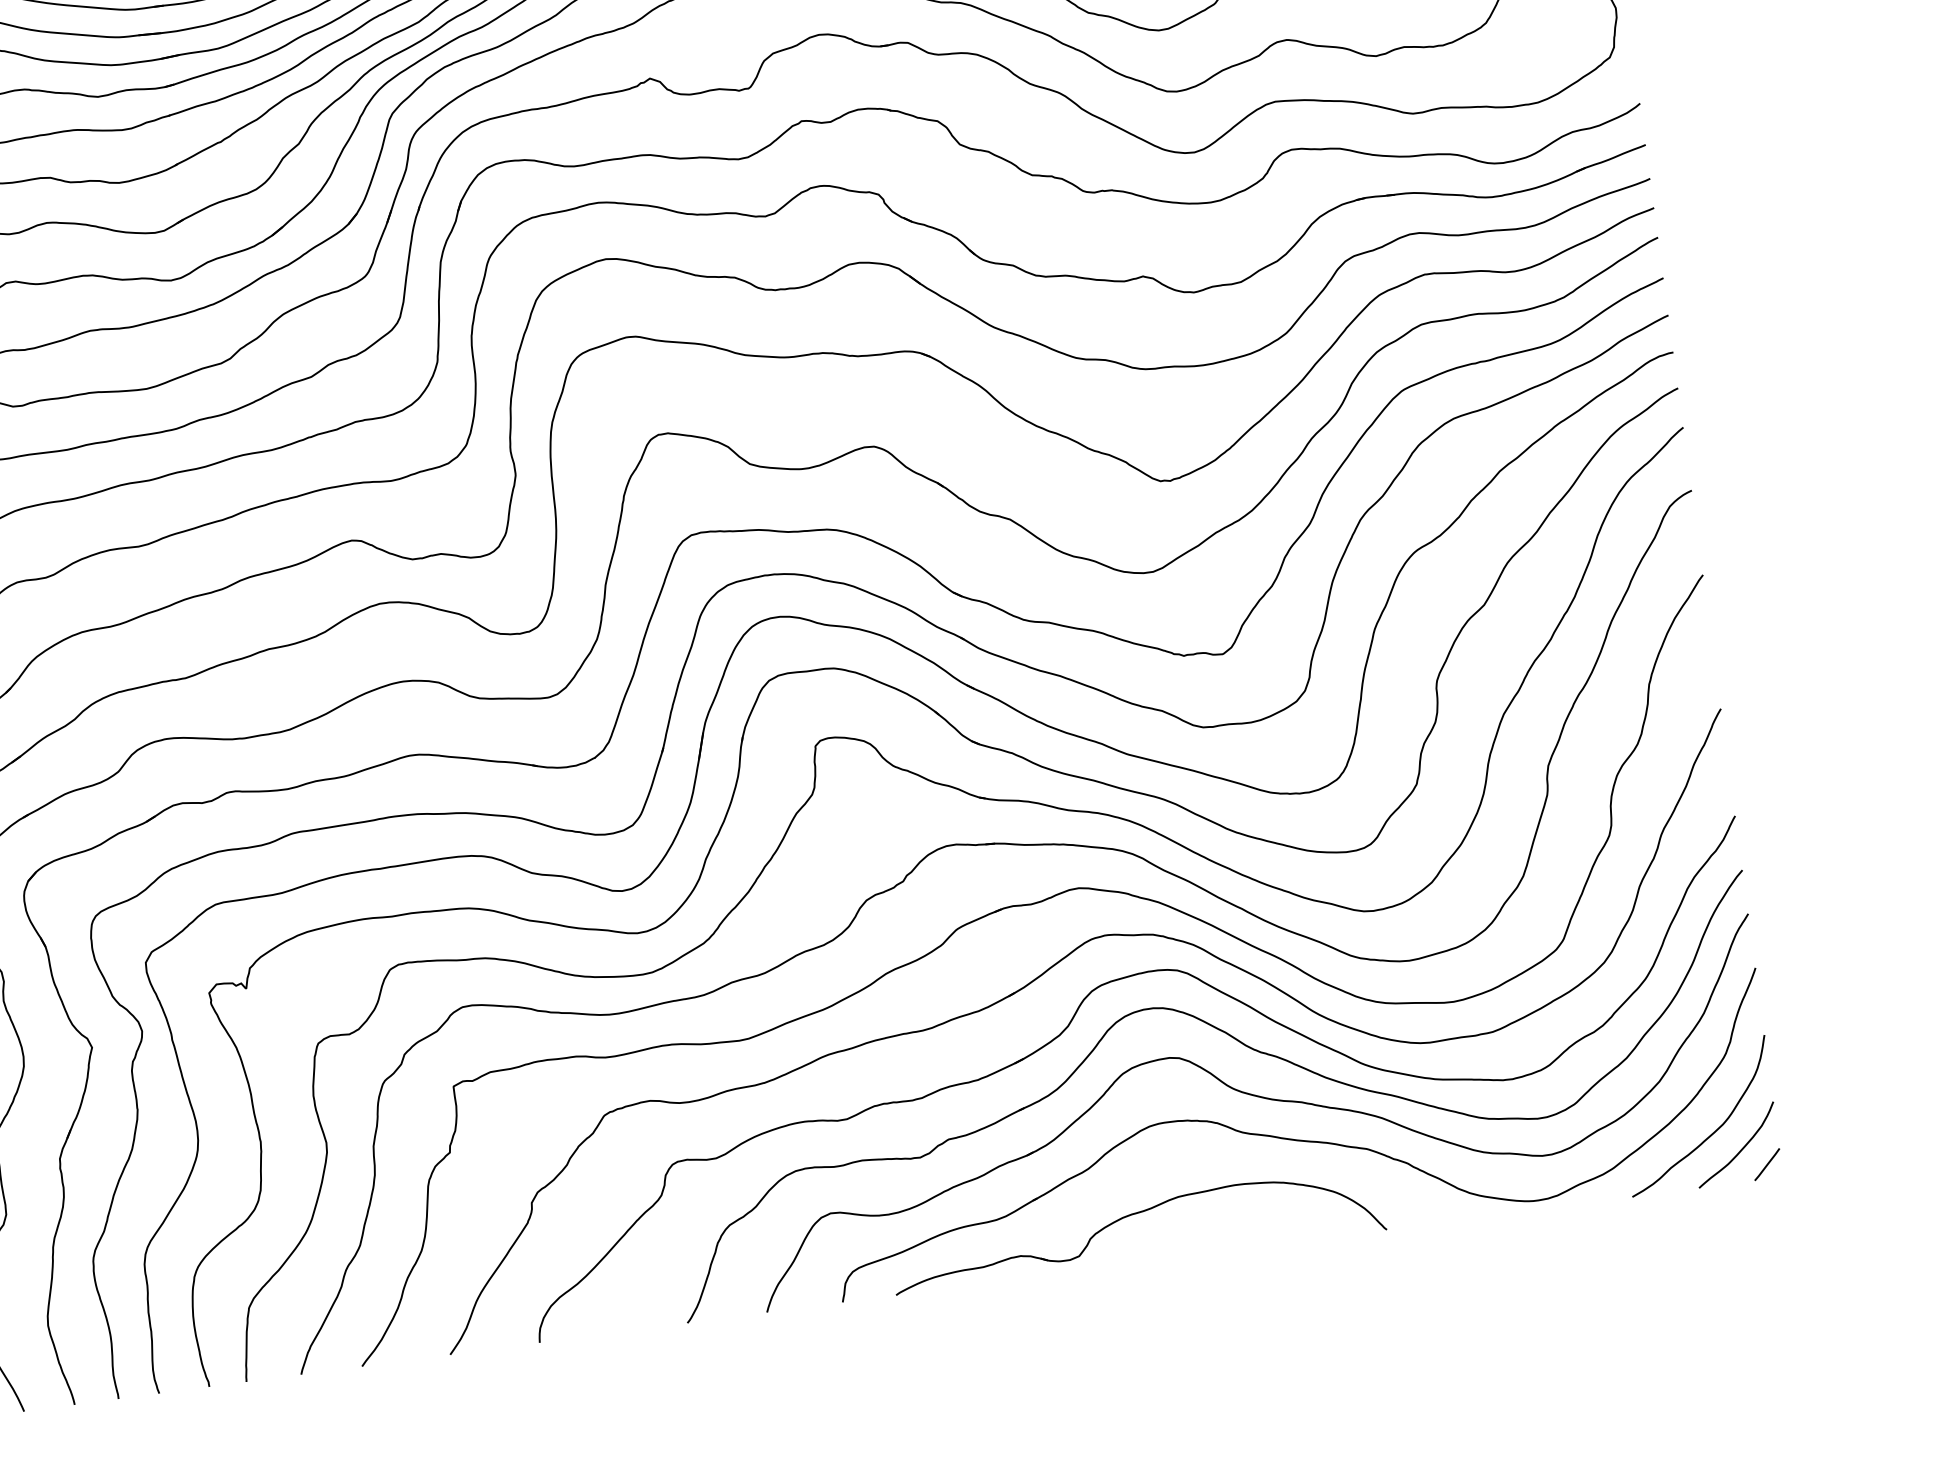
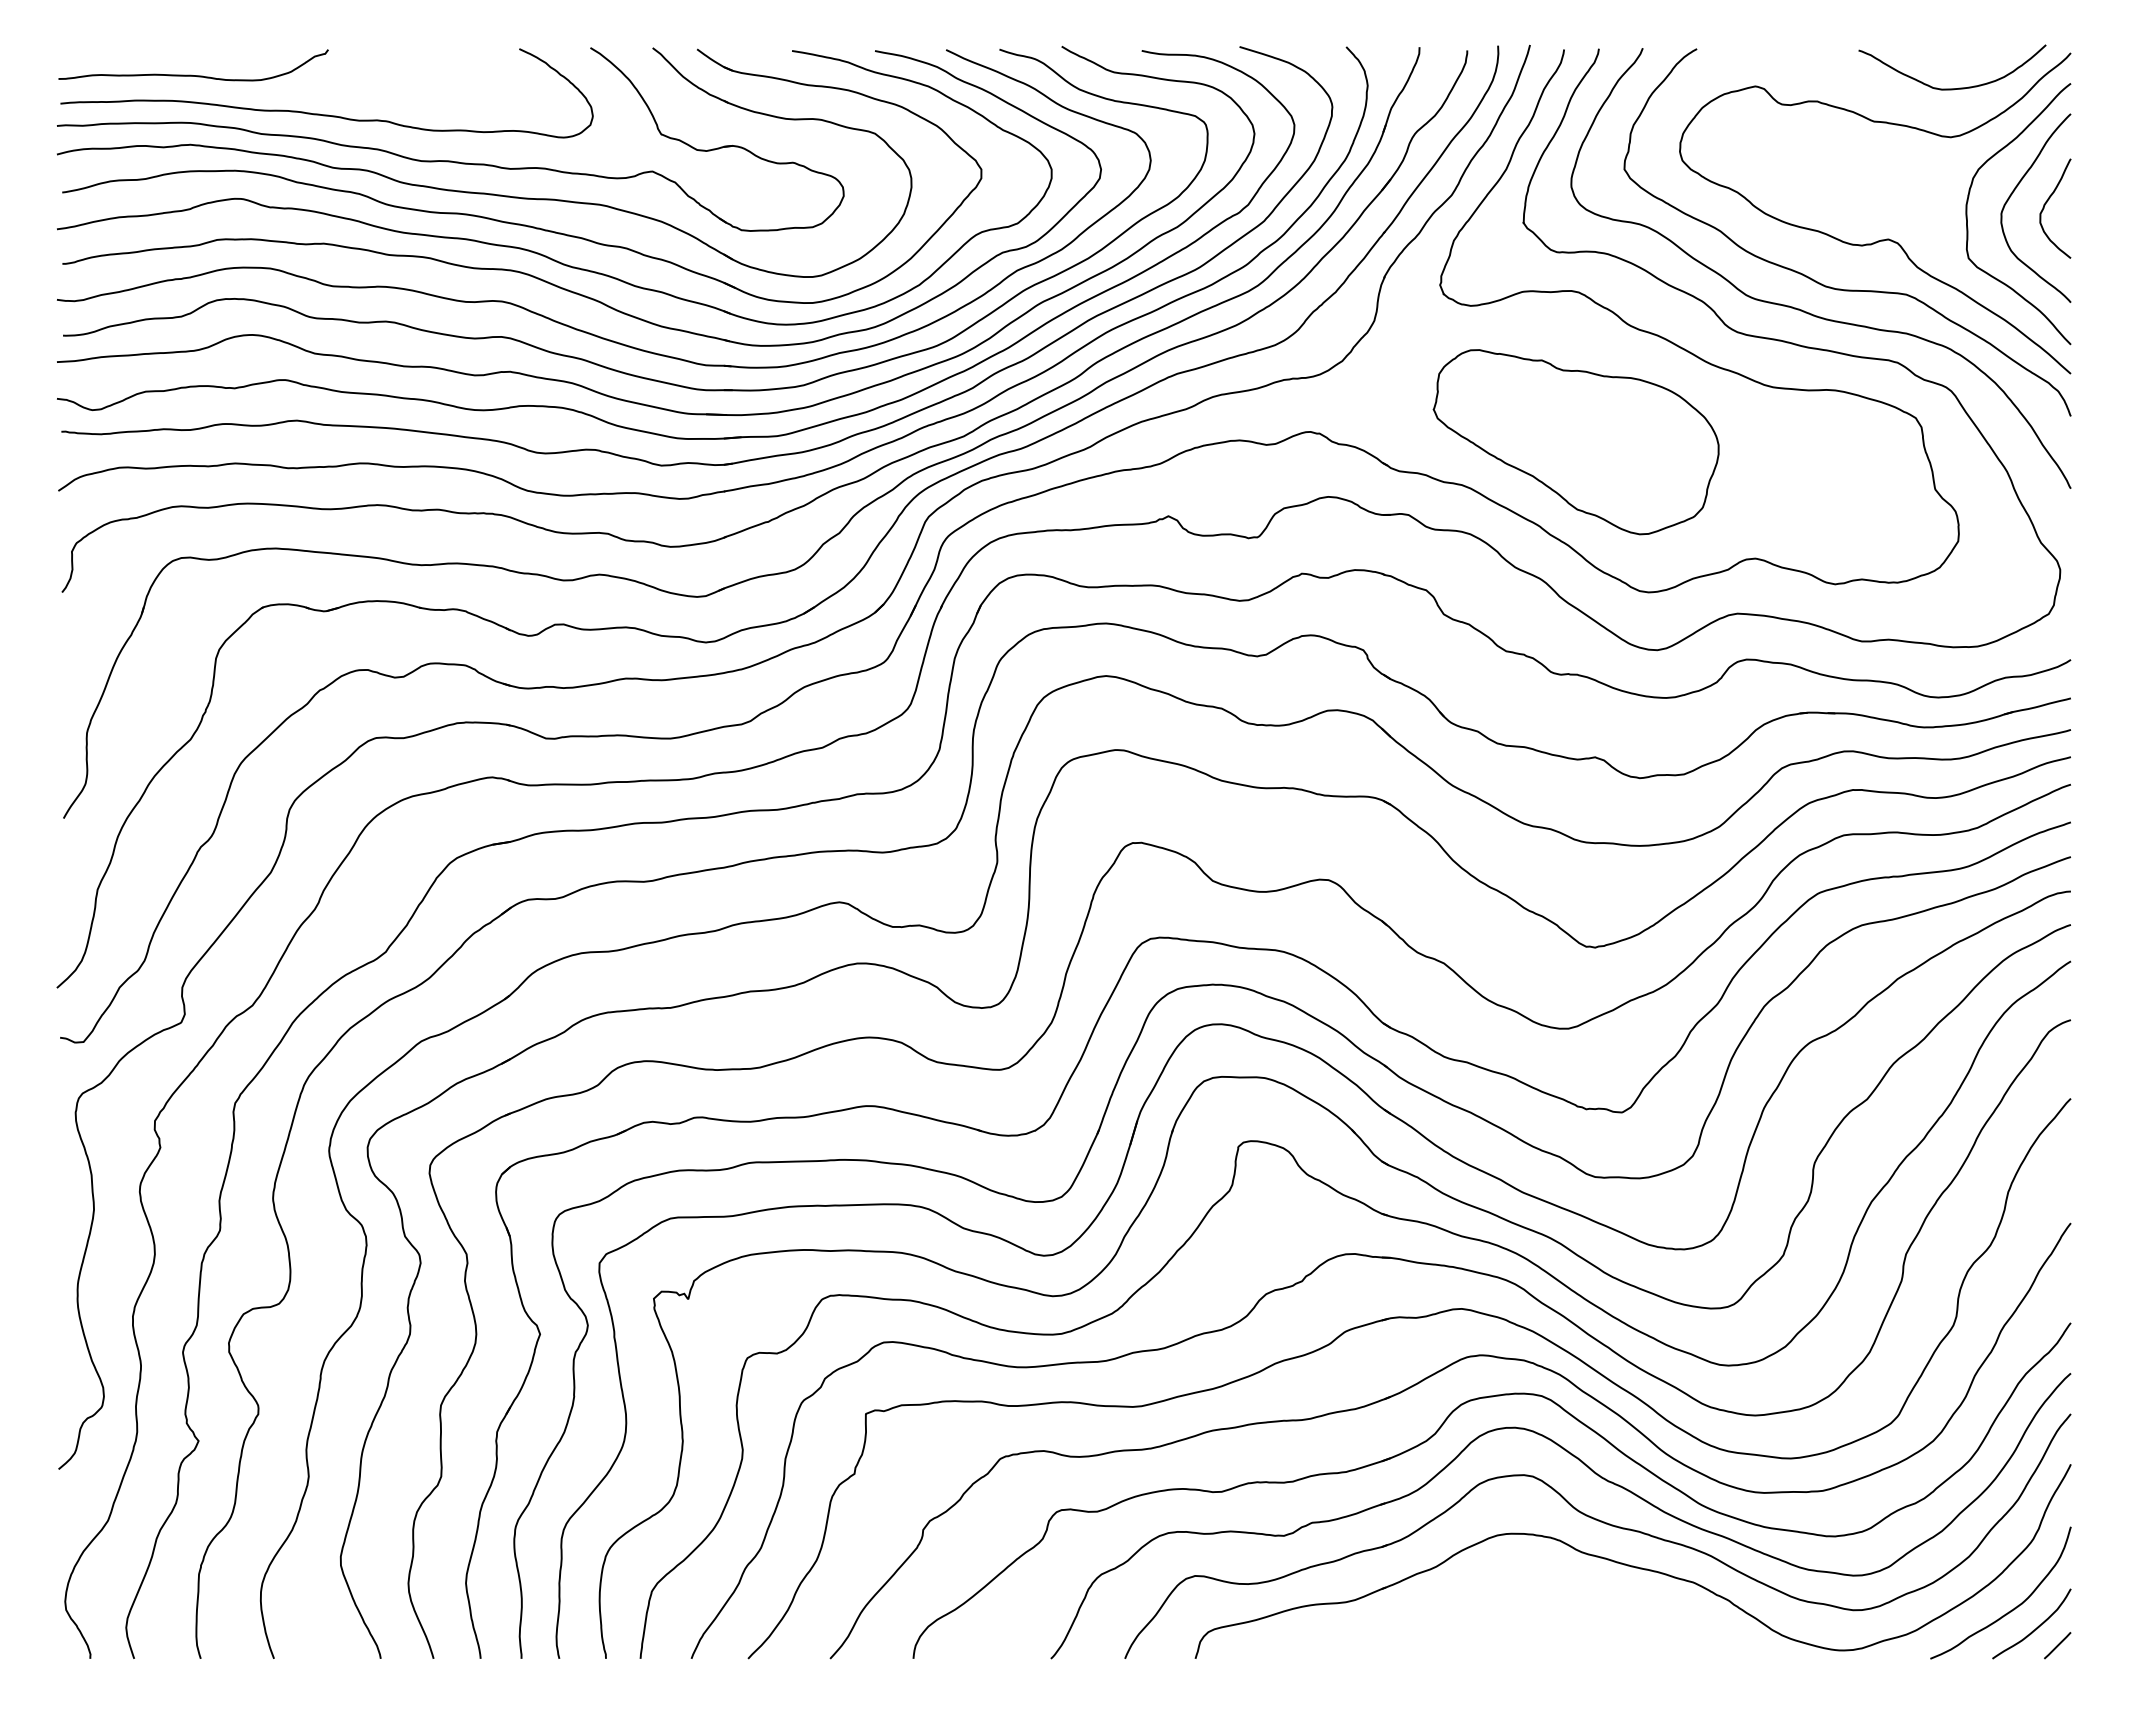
part: (1129, 1216) -> (1468, 1615), removed

